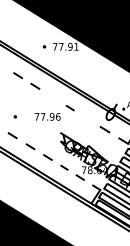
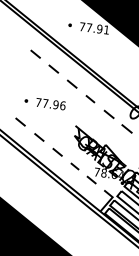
line: (52, 96) -> (71, 83), added
text: (47, 116) -> (50, 103), moved
line: (88, 118) -> (109, 113), added

